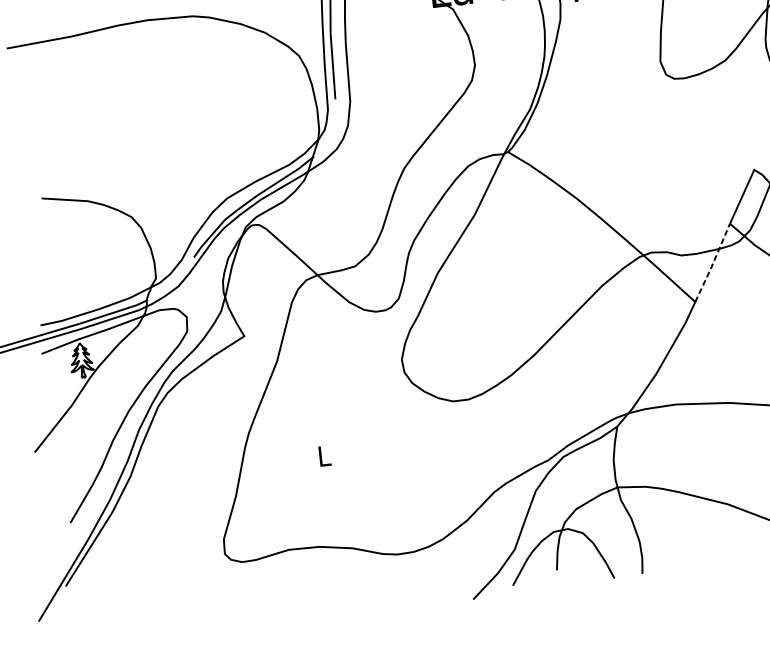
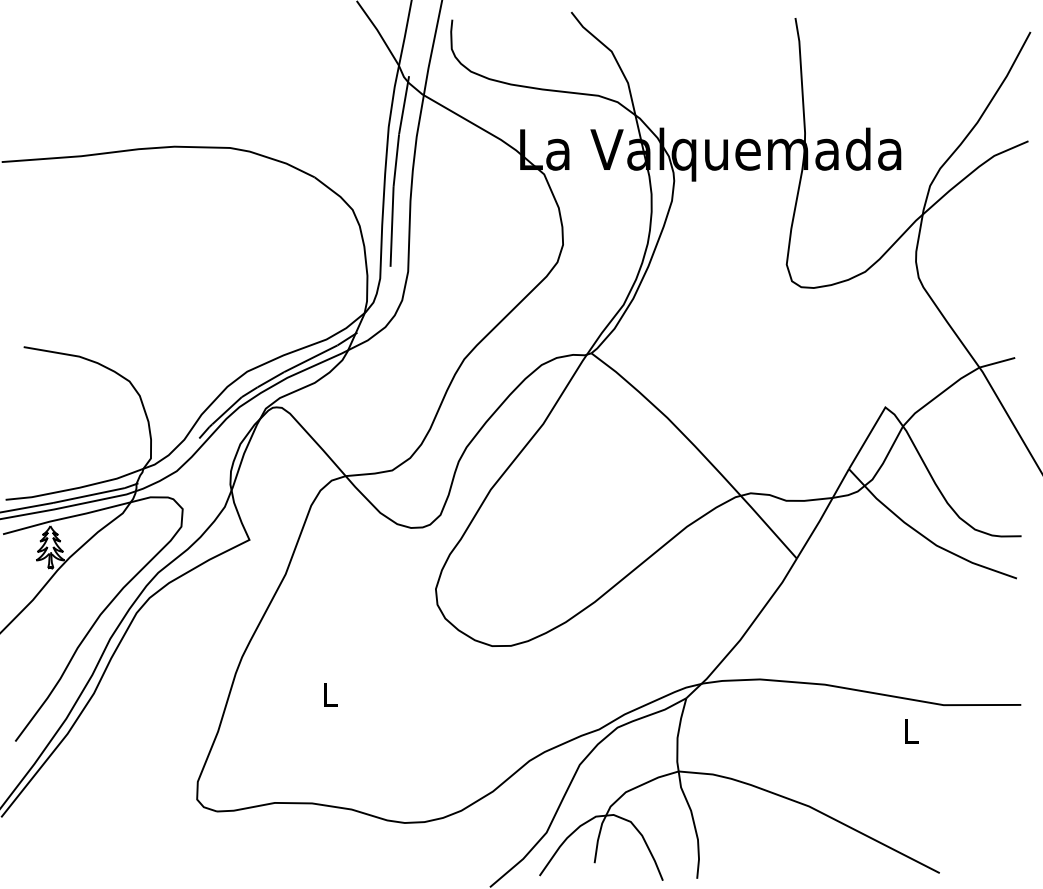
line: (713, 263) -> (823, 514), dashed -> solid

